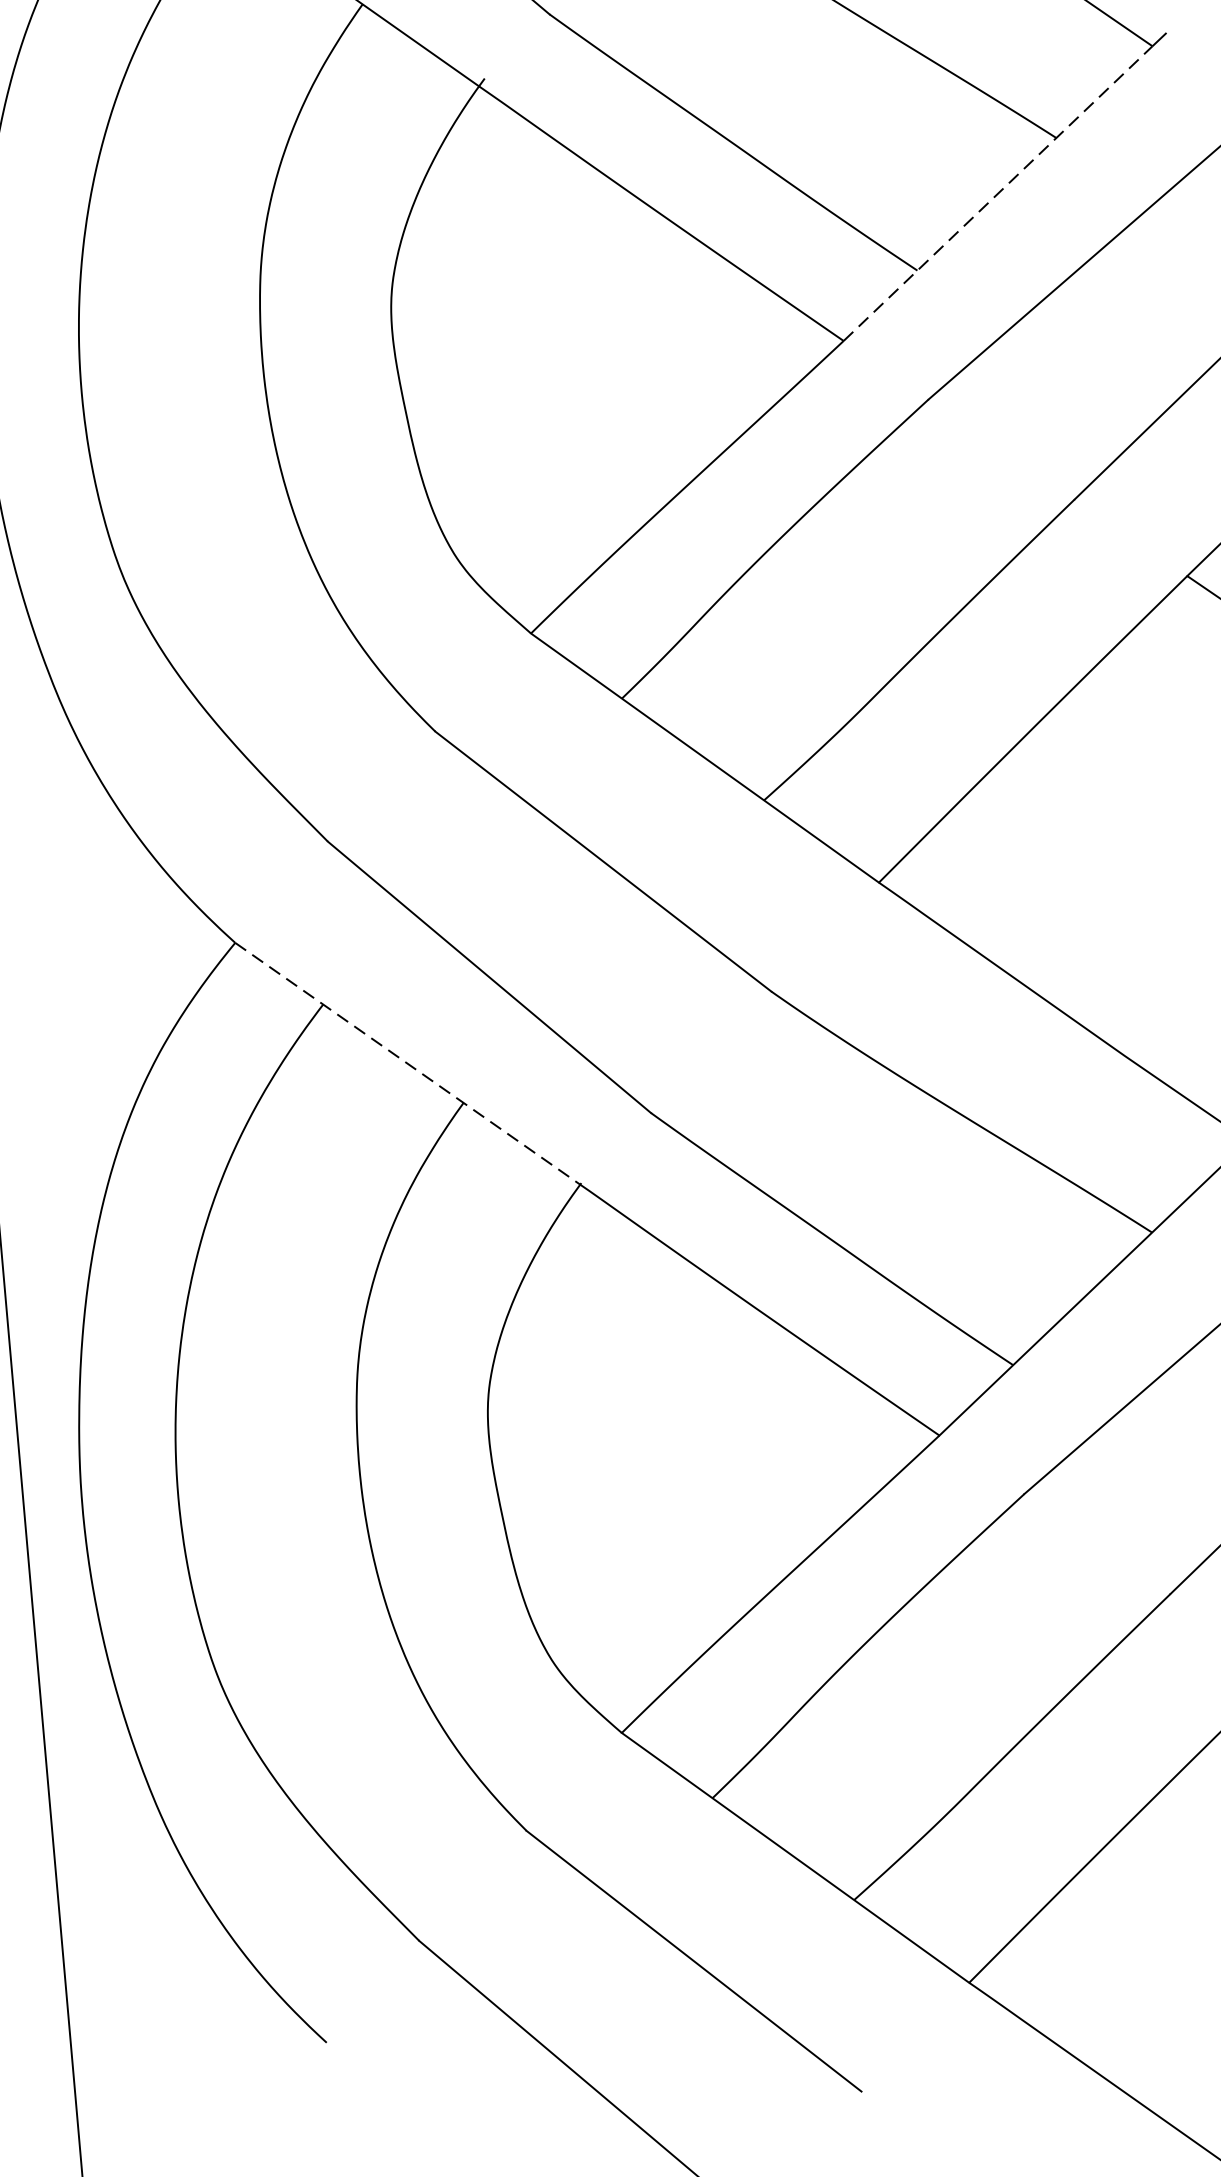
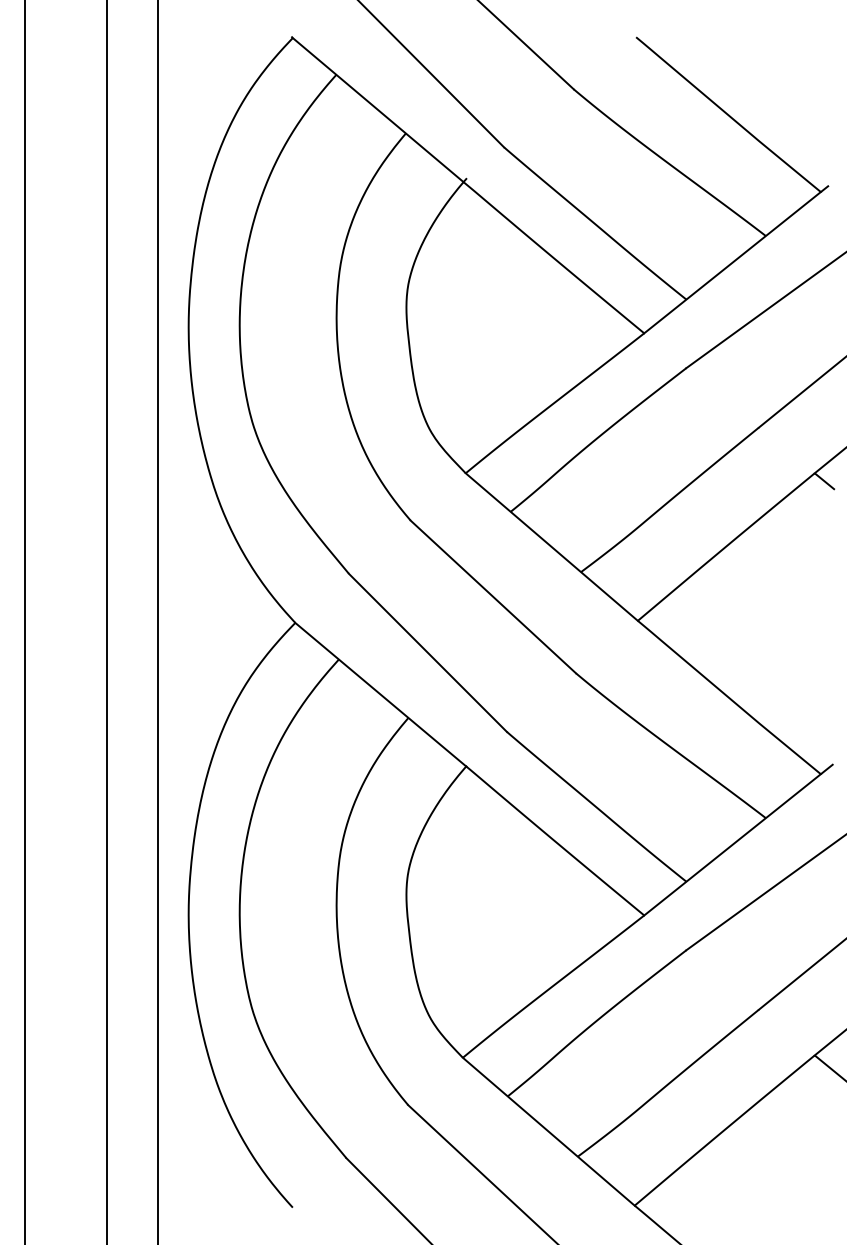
line: (997, 193) -> (732, 262), dashed -> solid
line: (407, 1063) -> (380, 694), dashed -> solid

